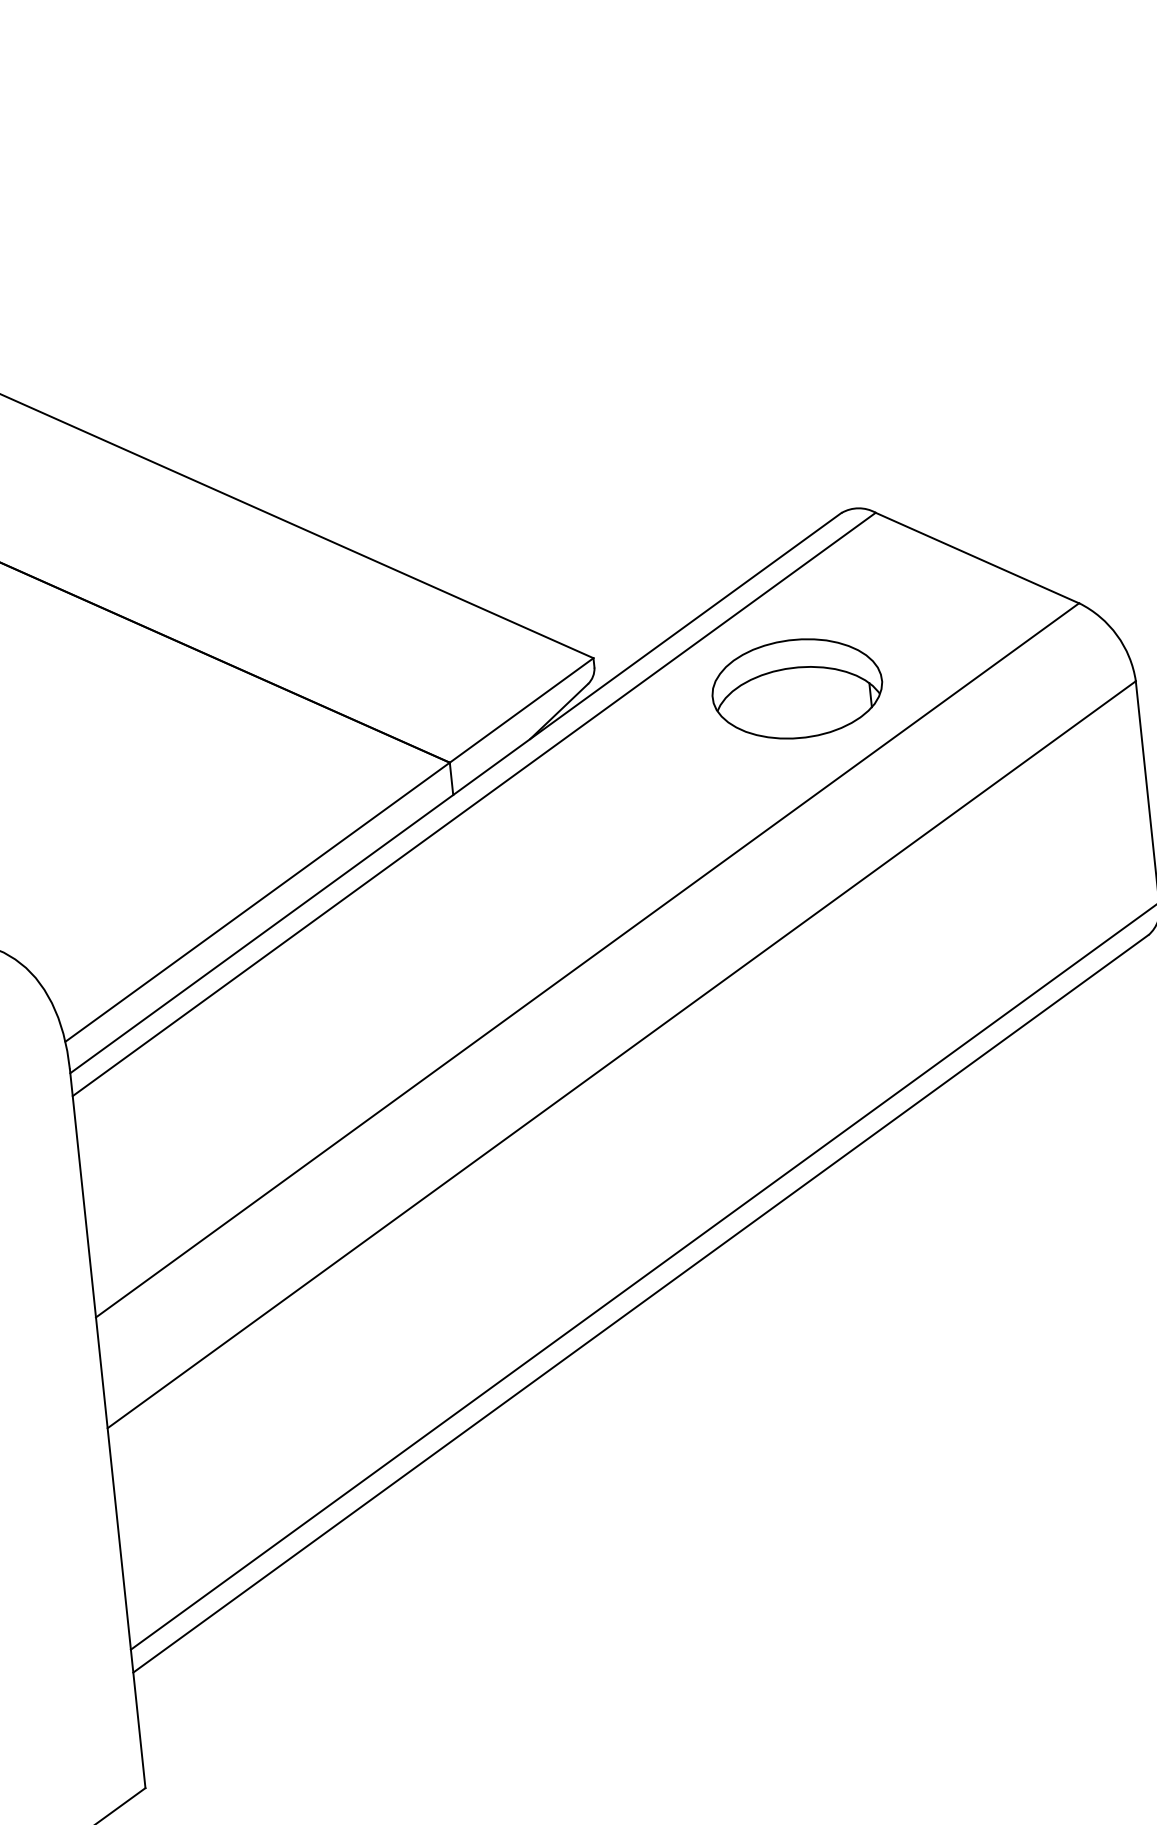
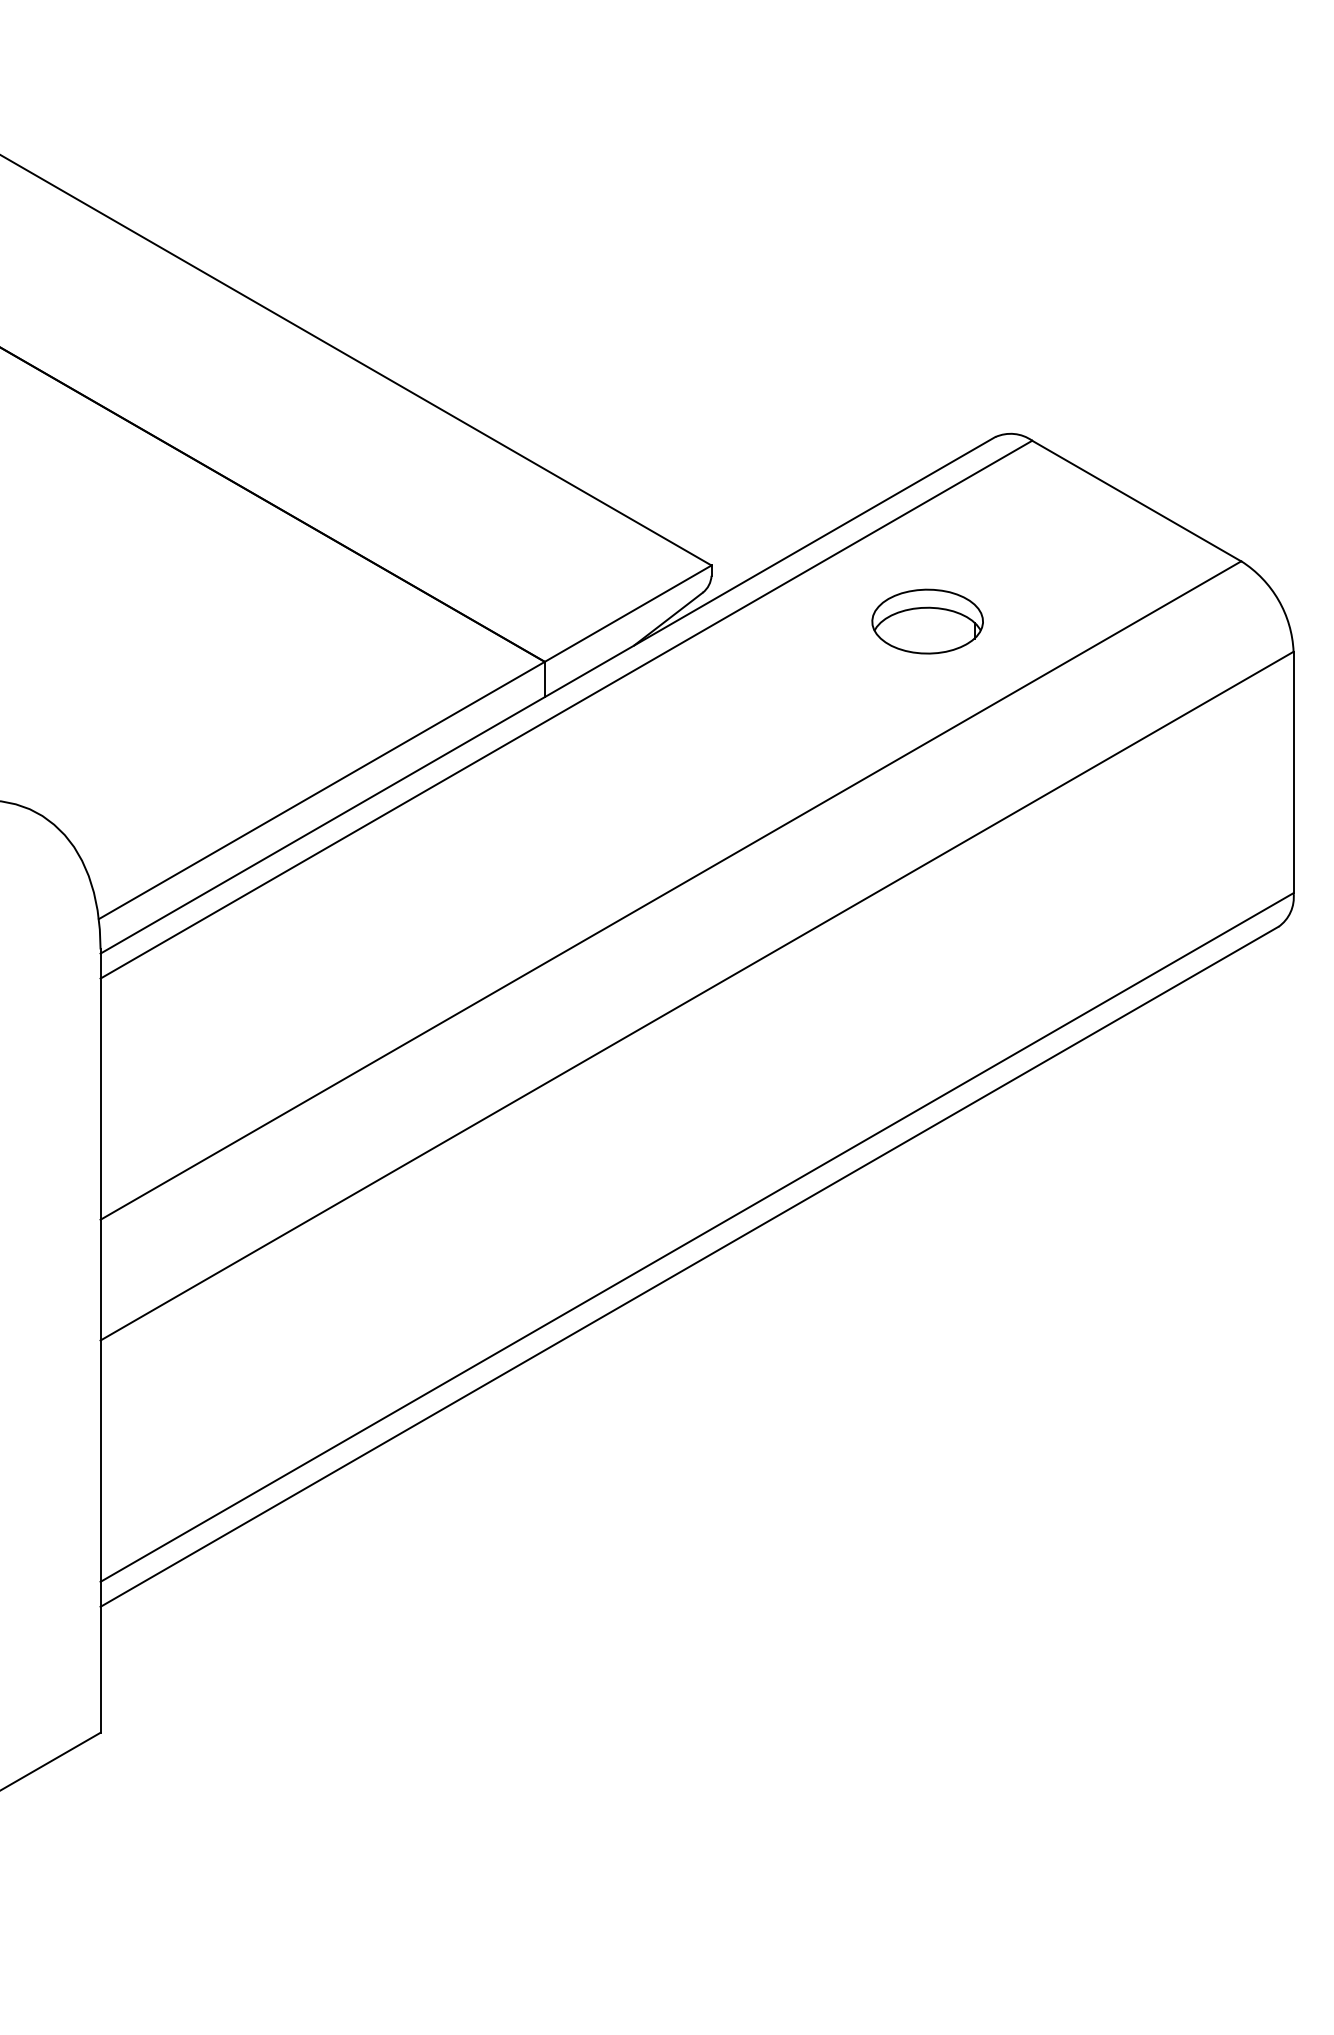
part: (797, 688) -> (927, 621), size x0.6

